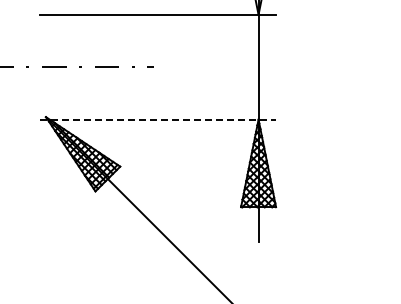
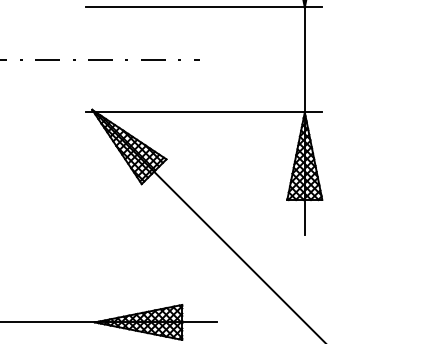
line: (158, 119) -> (204, 112), dashed -> solid

